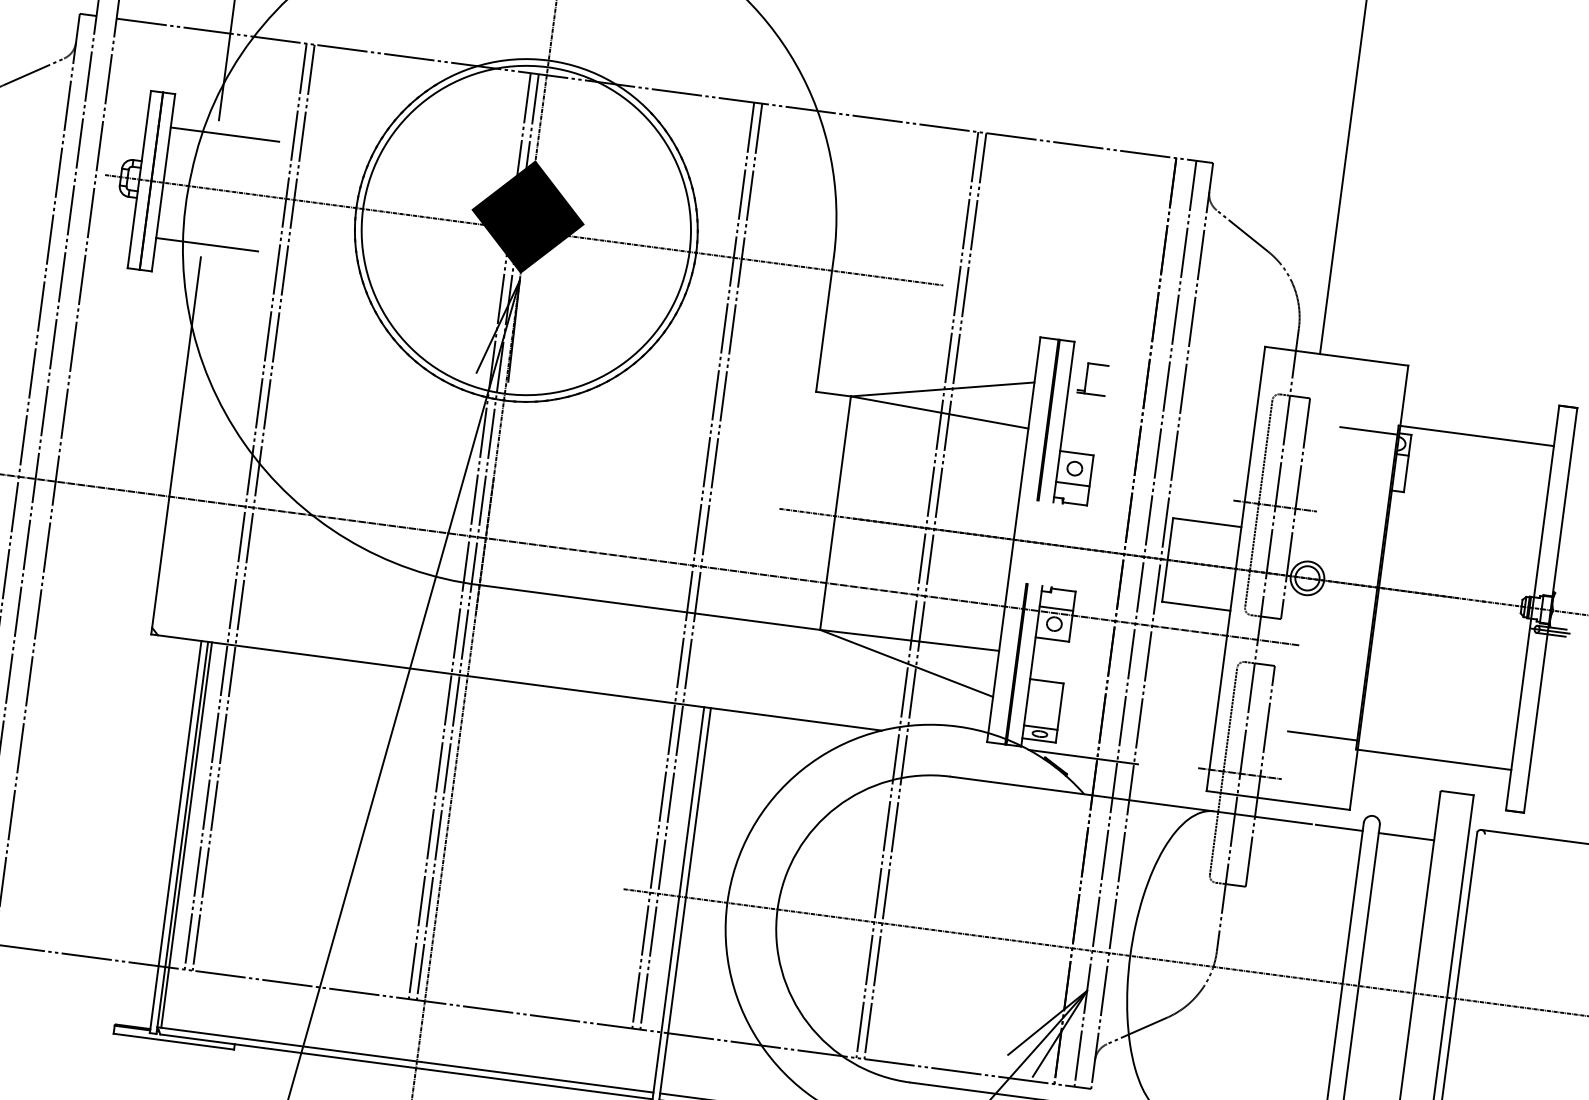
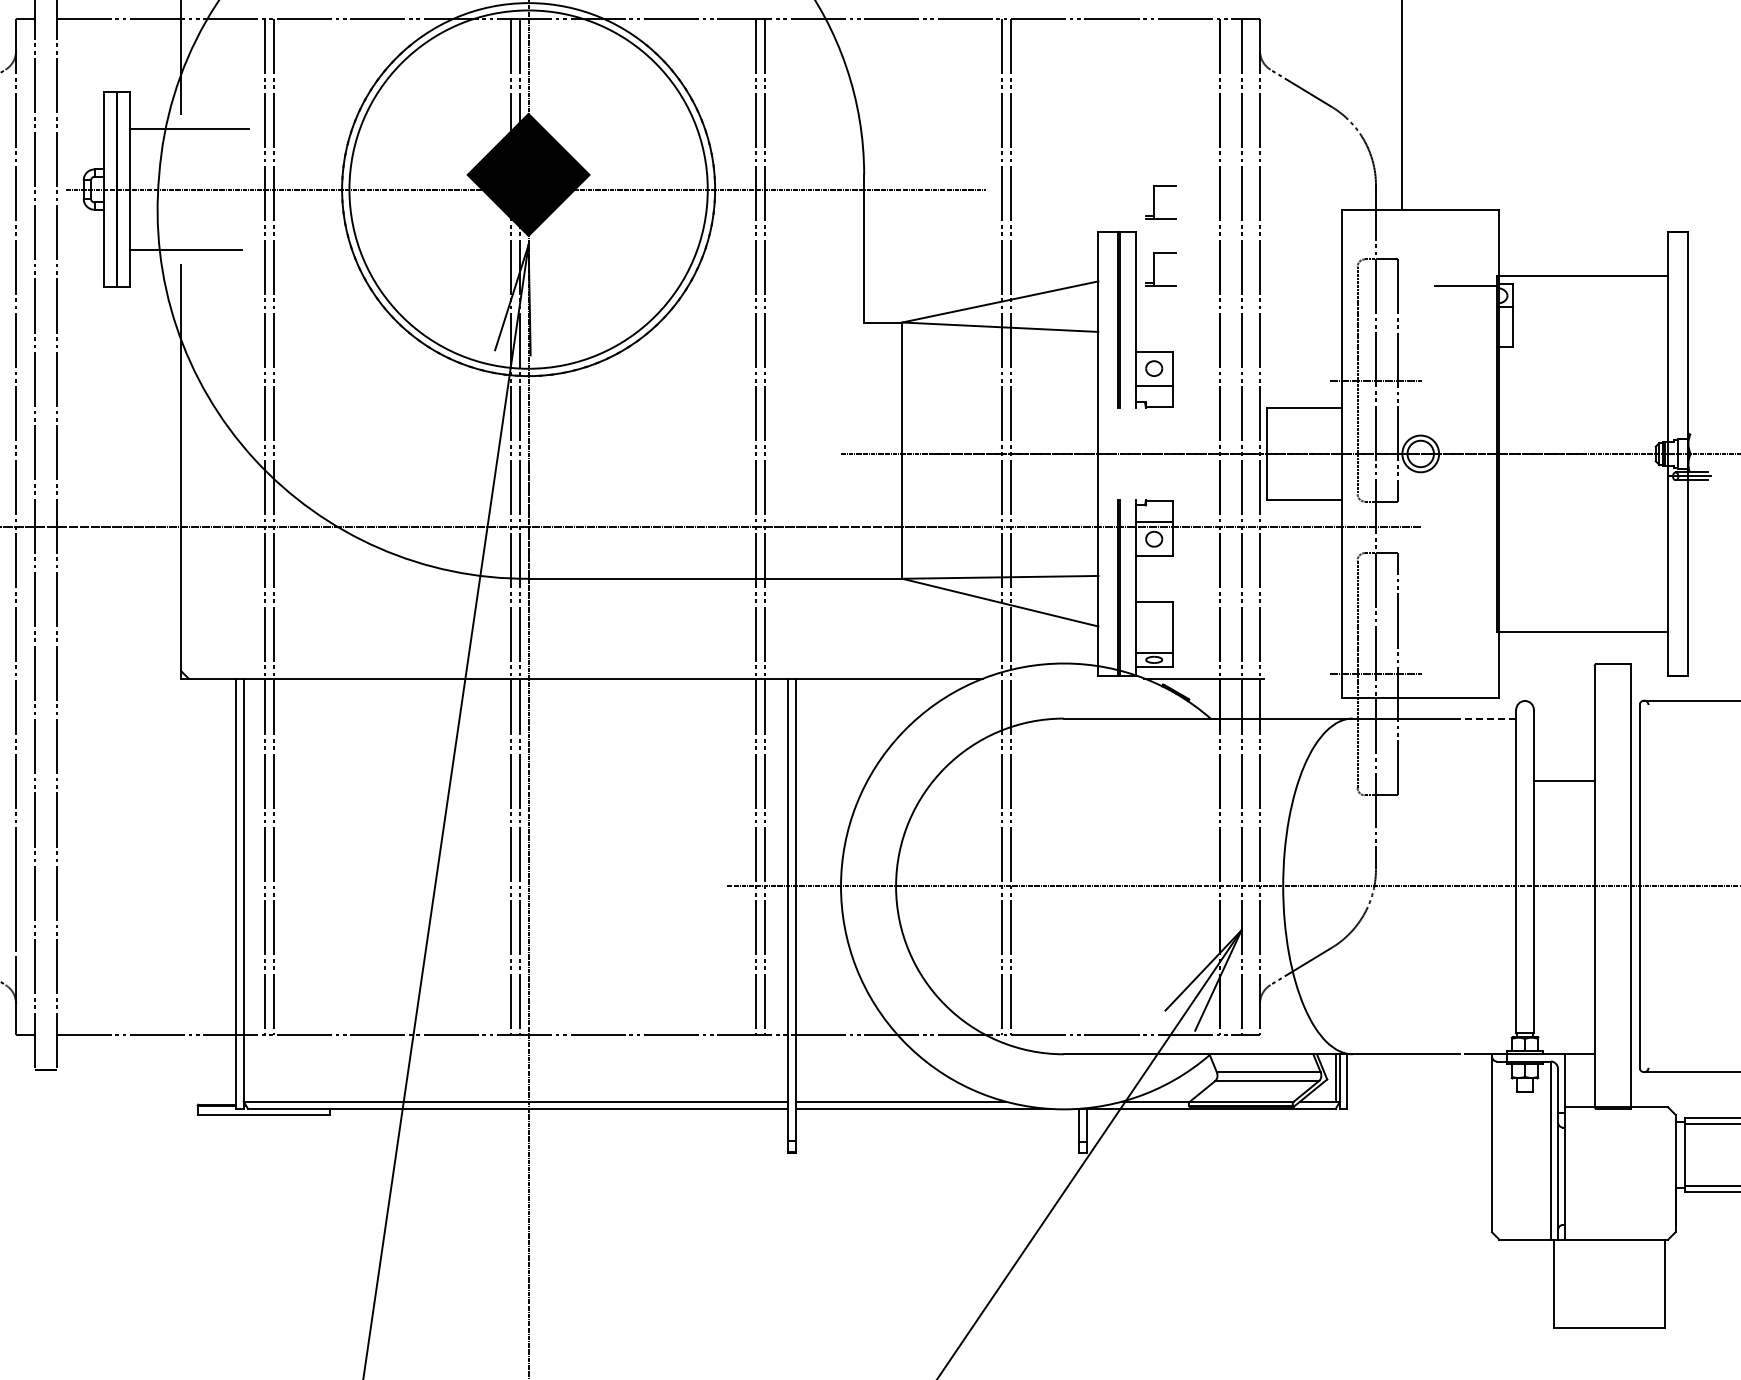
part: (1100, 318) -> (1160, 202), added
line: (1322, 735) -> (1459, 621), removed
line: (1339, 827) -> (1490, 718), solid -> dashed
line: (187, 834) -> (248, 889), removed
line: (1405, 836) -> (1563, 780), moved

